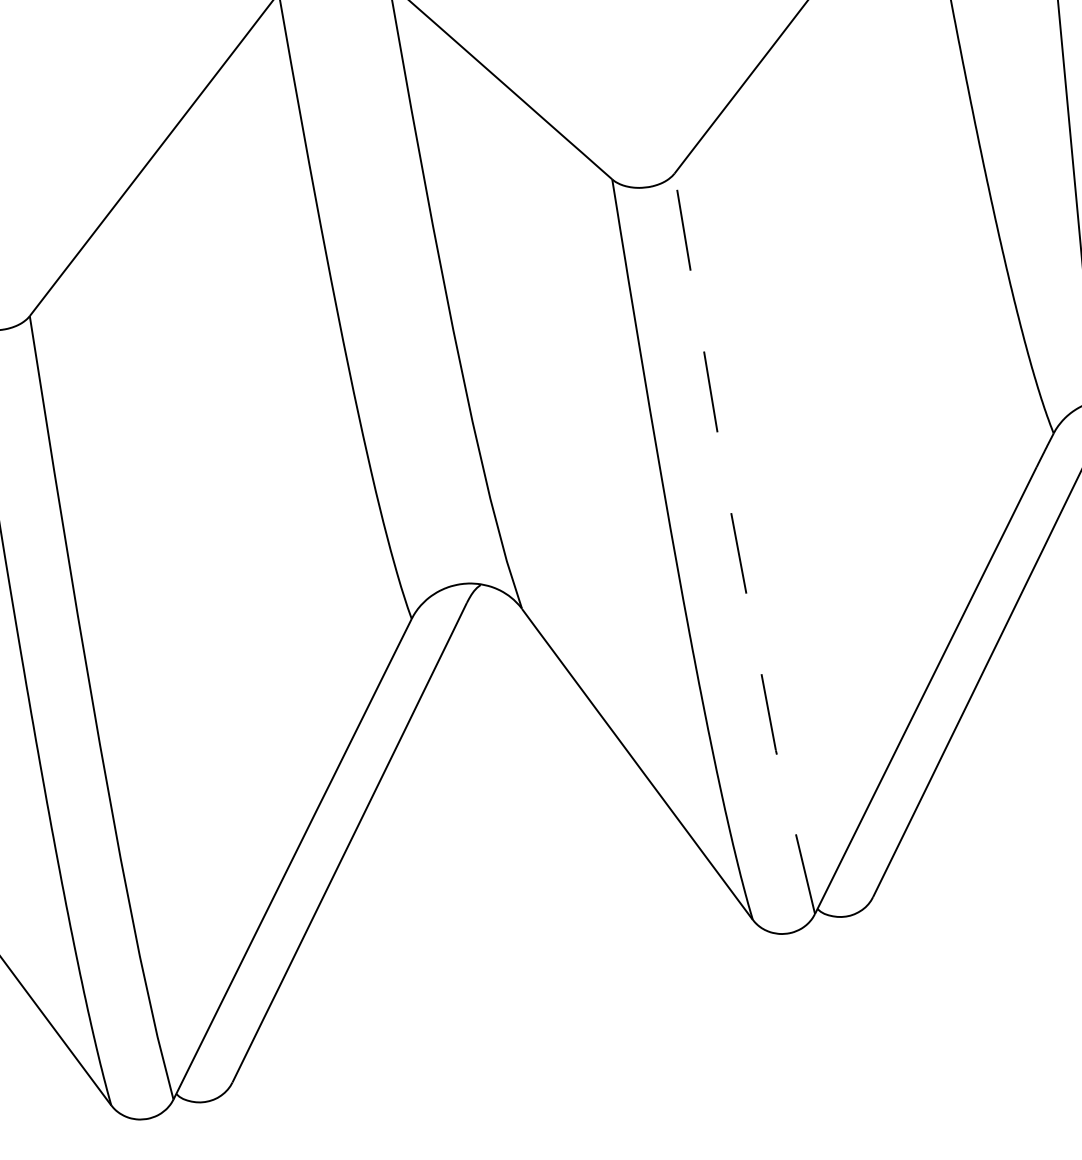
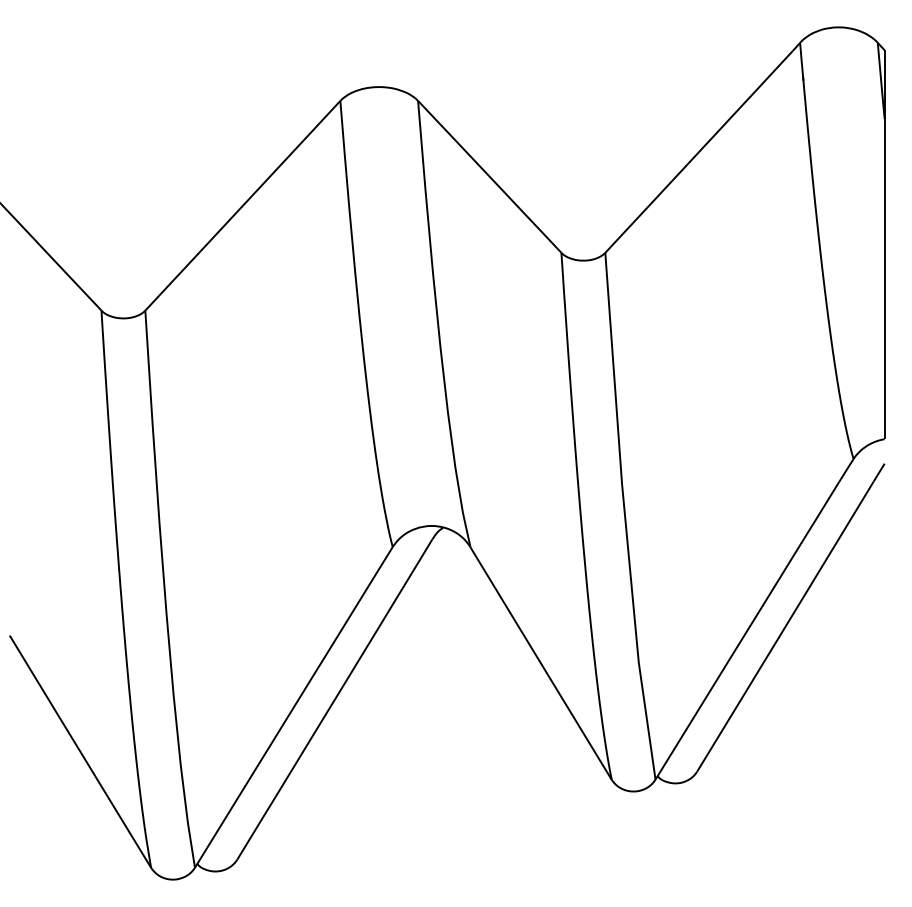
line: (737, 544) -> (625, 516), dashed -> solid

